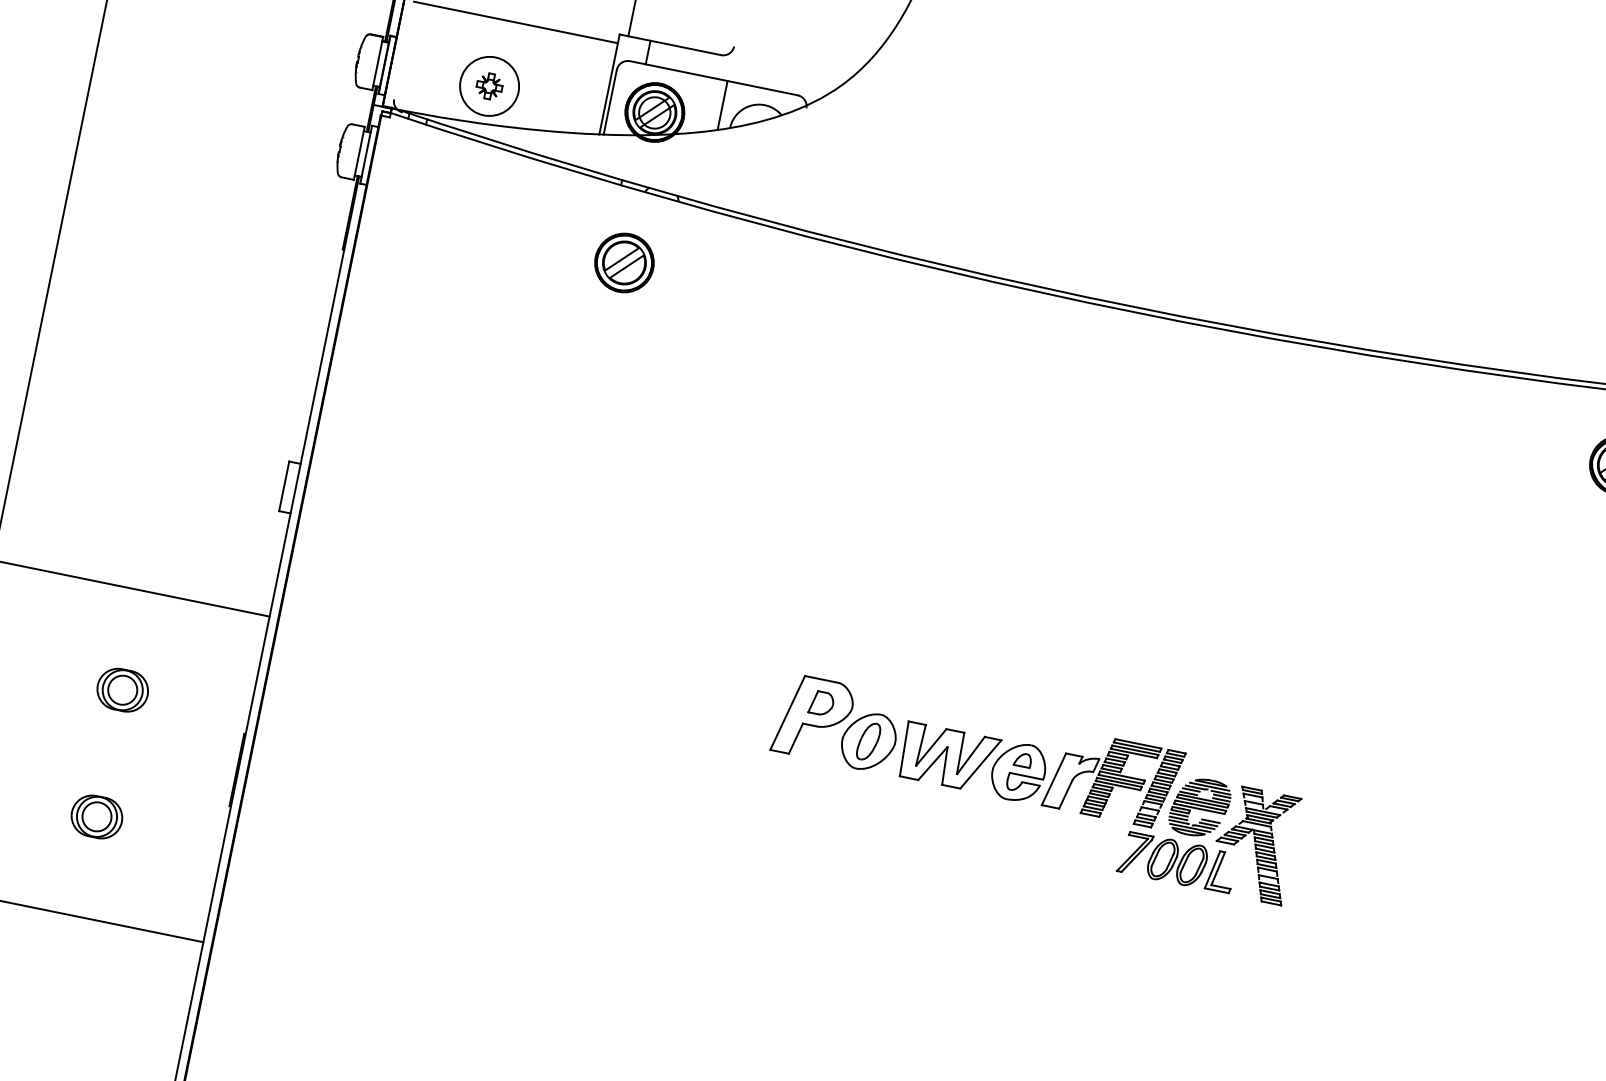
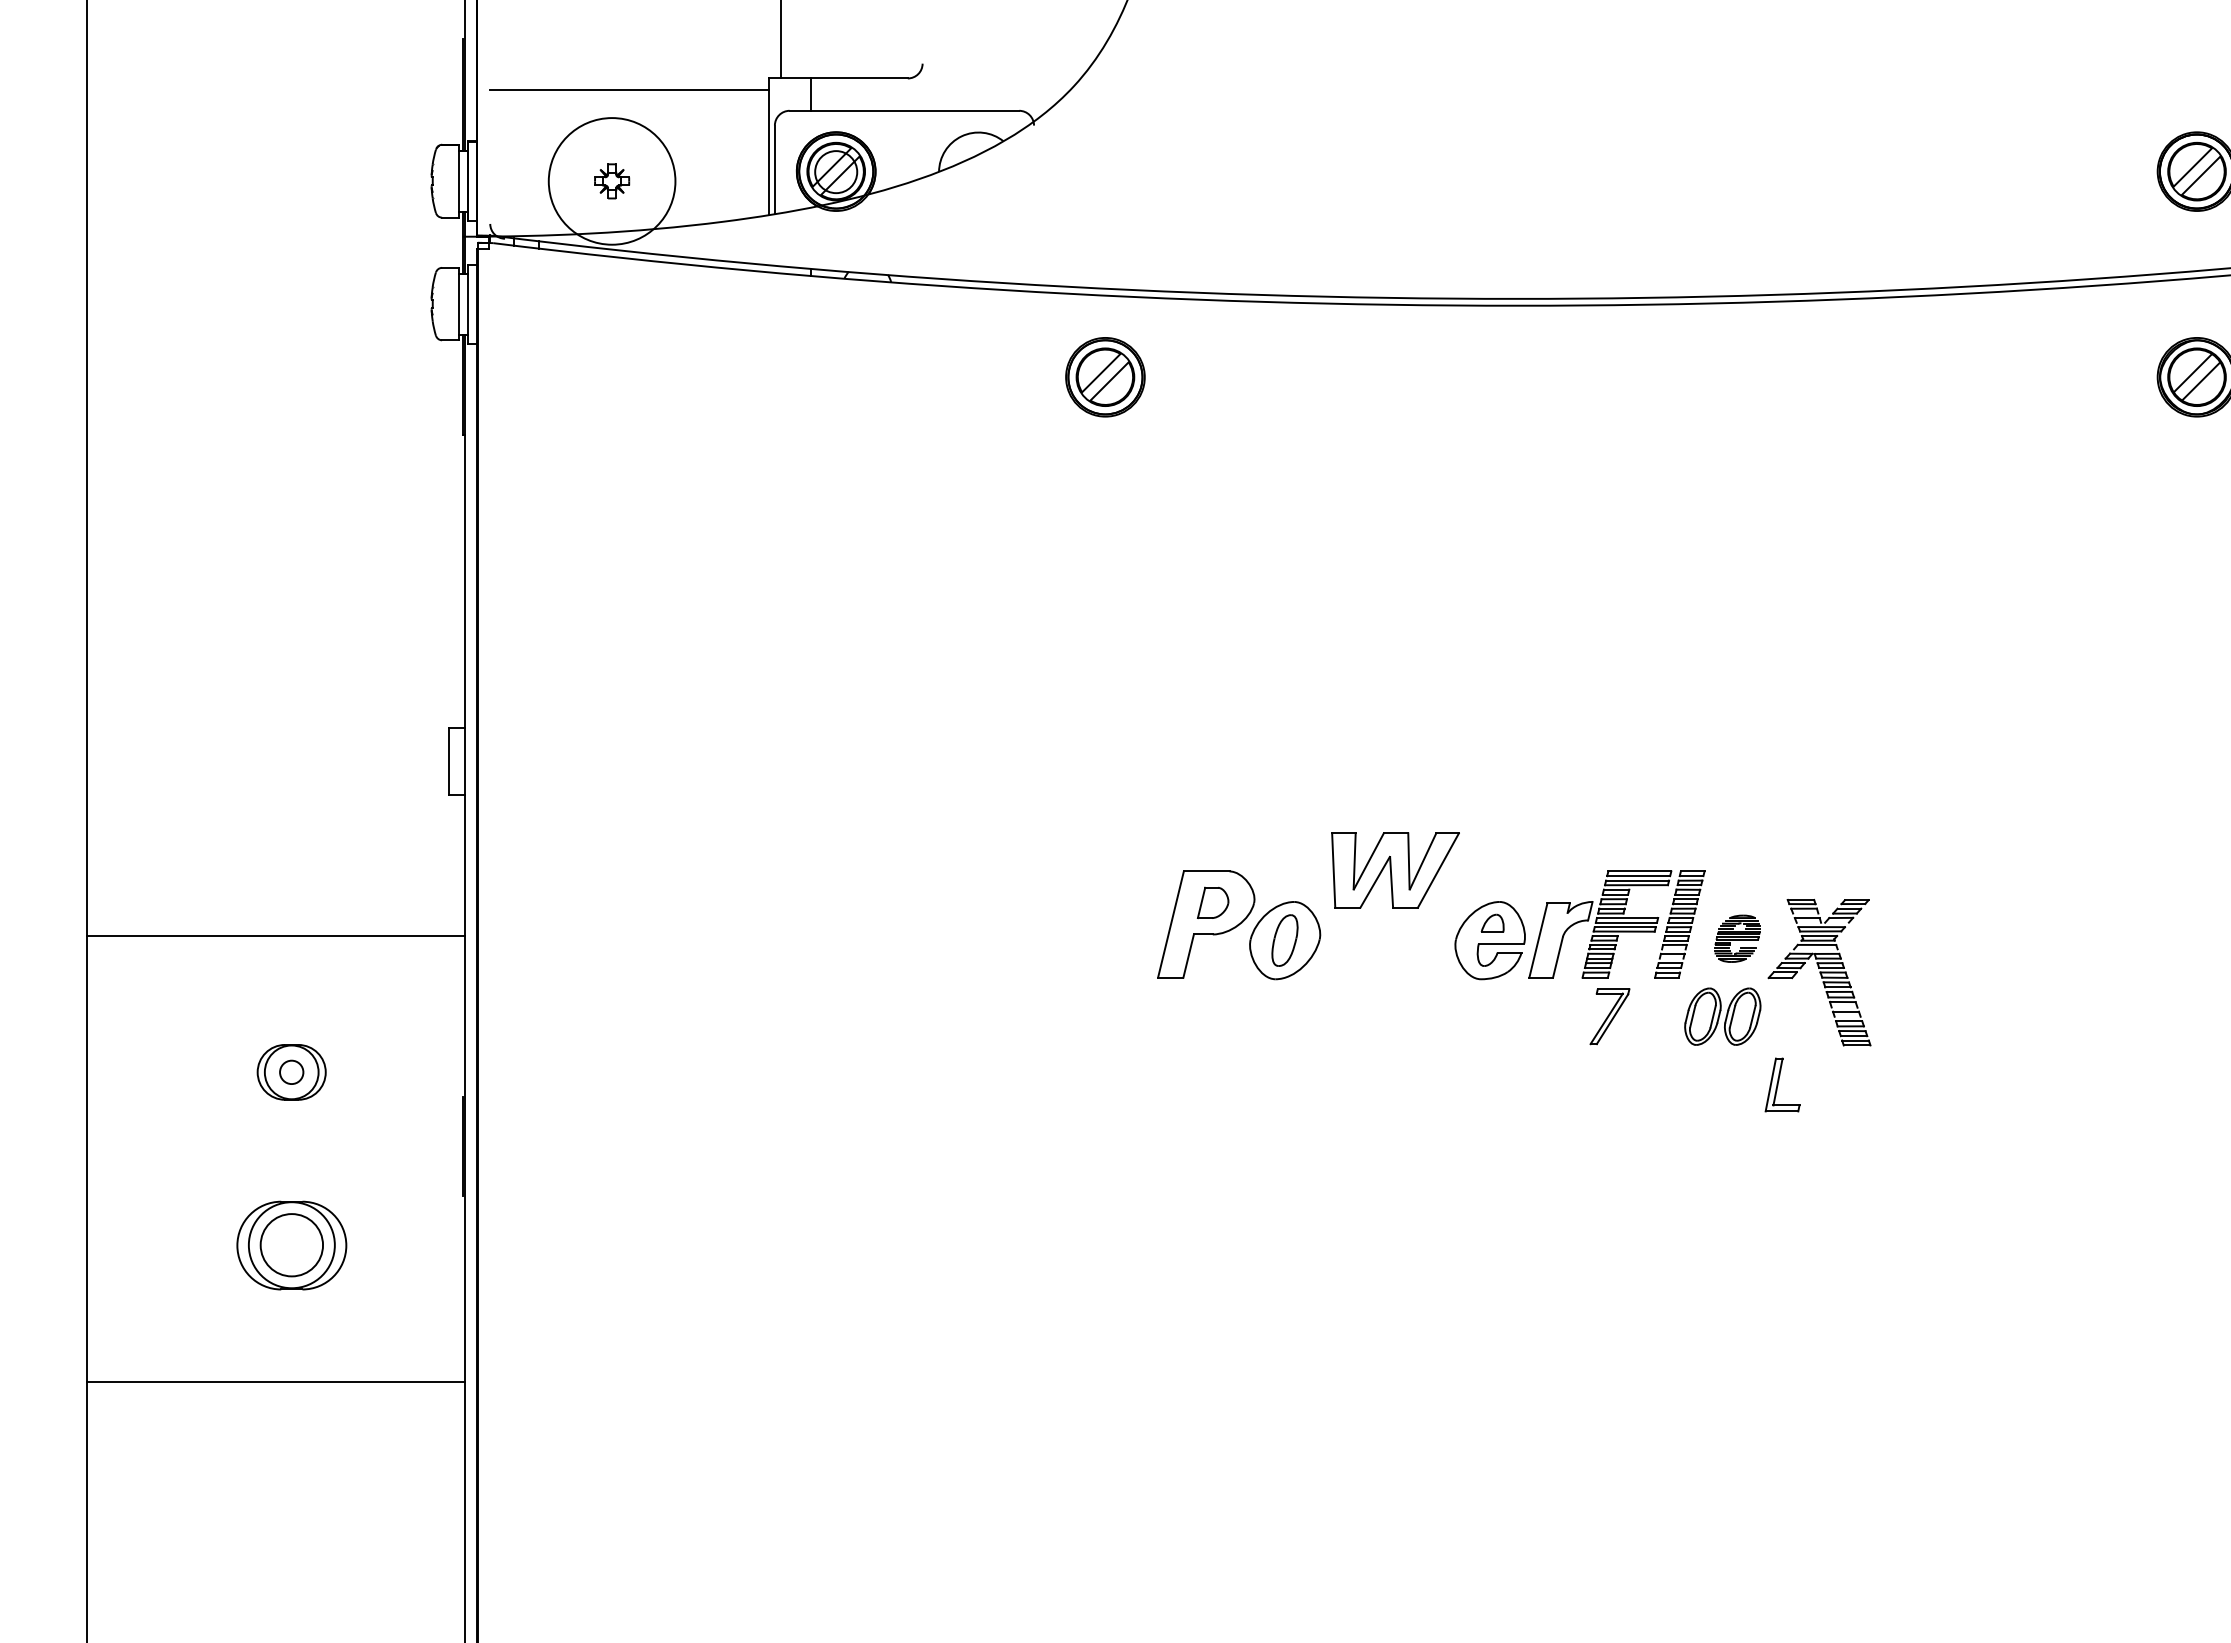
circle: (489, 85) -> (611, 180), size x1.6
line: (722, 105) -> (923, 143), removed
part: (624, 263) -> (1105, 377), moved
circle: (122, 689) -> (291, 1071), size x0.6
part: (949, 758) -> (1395, 870), moved
part: (1199, 807) -> (1737, 938), size x0.6
part: (96, 816) -> (291, 1245), size x1.6
part: (1134, 853) -> (1609, 1016), moved
part: (1221, 871) -> (1782, 1084), moved

